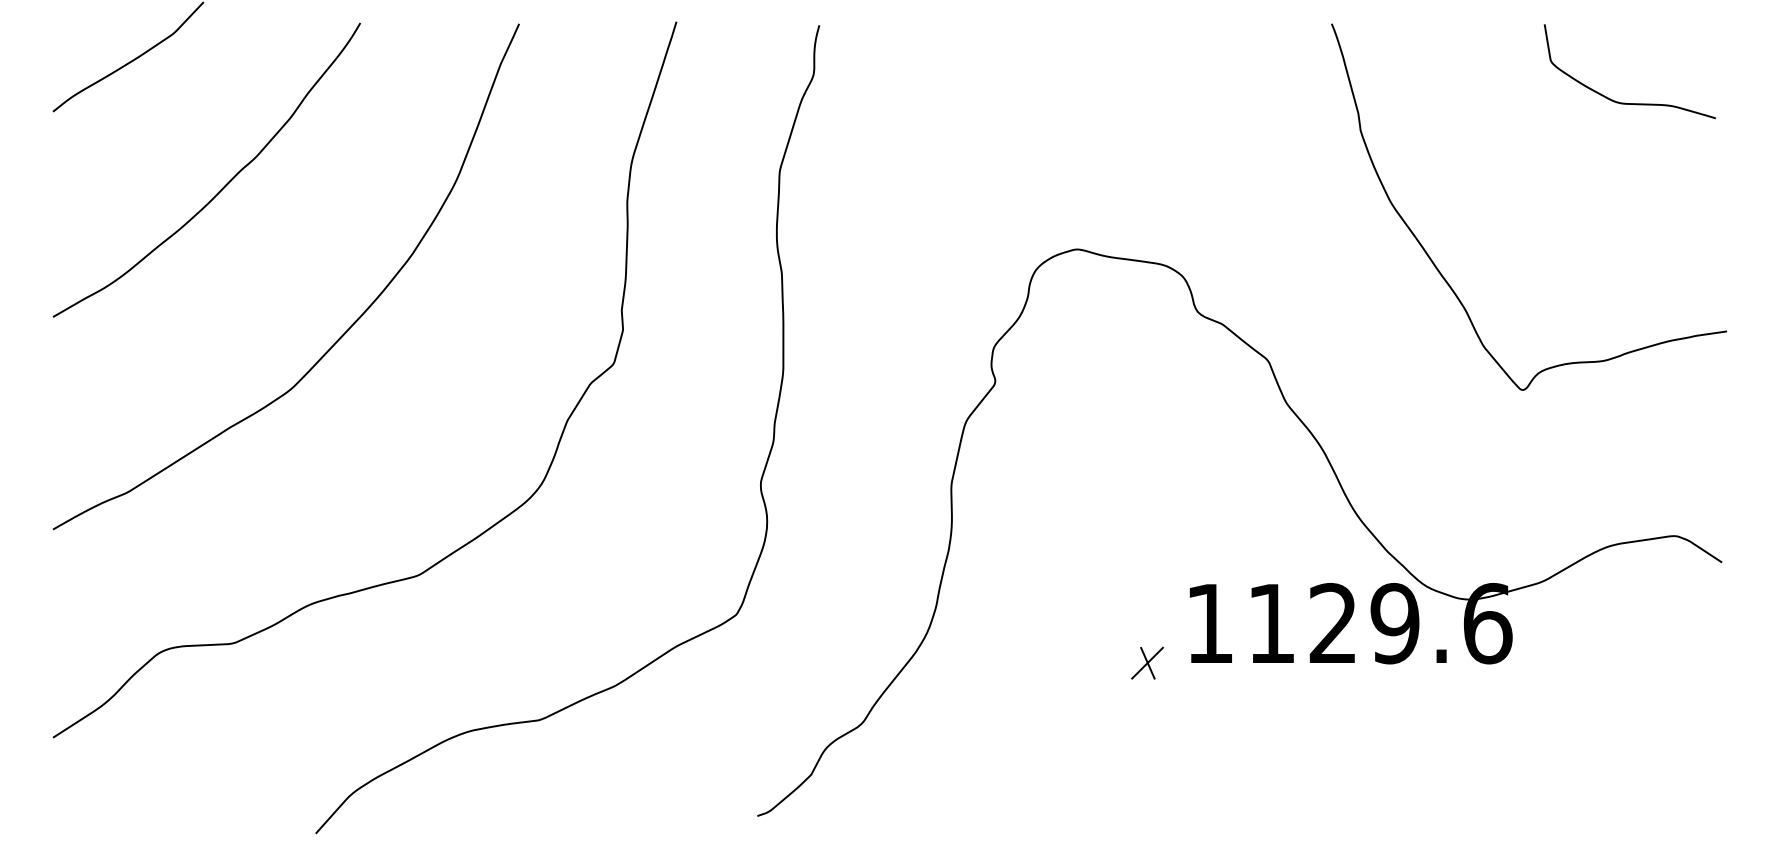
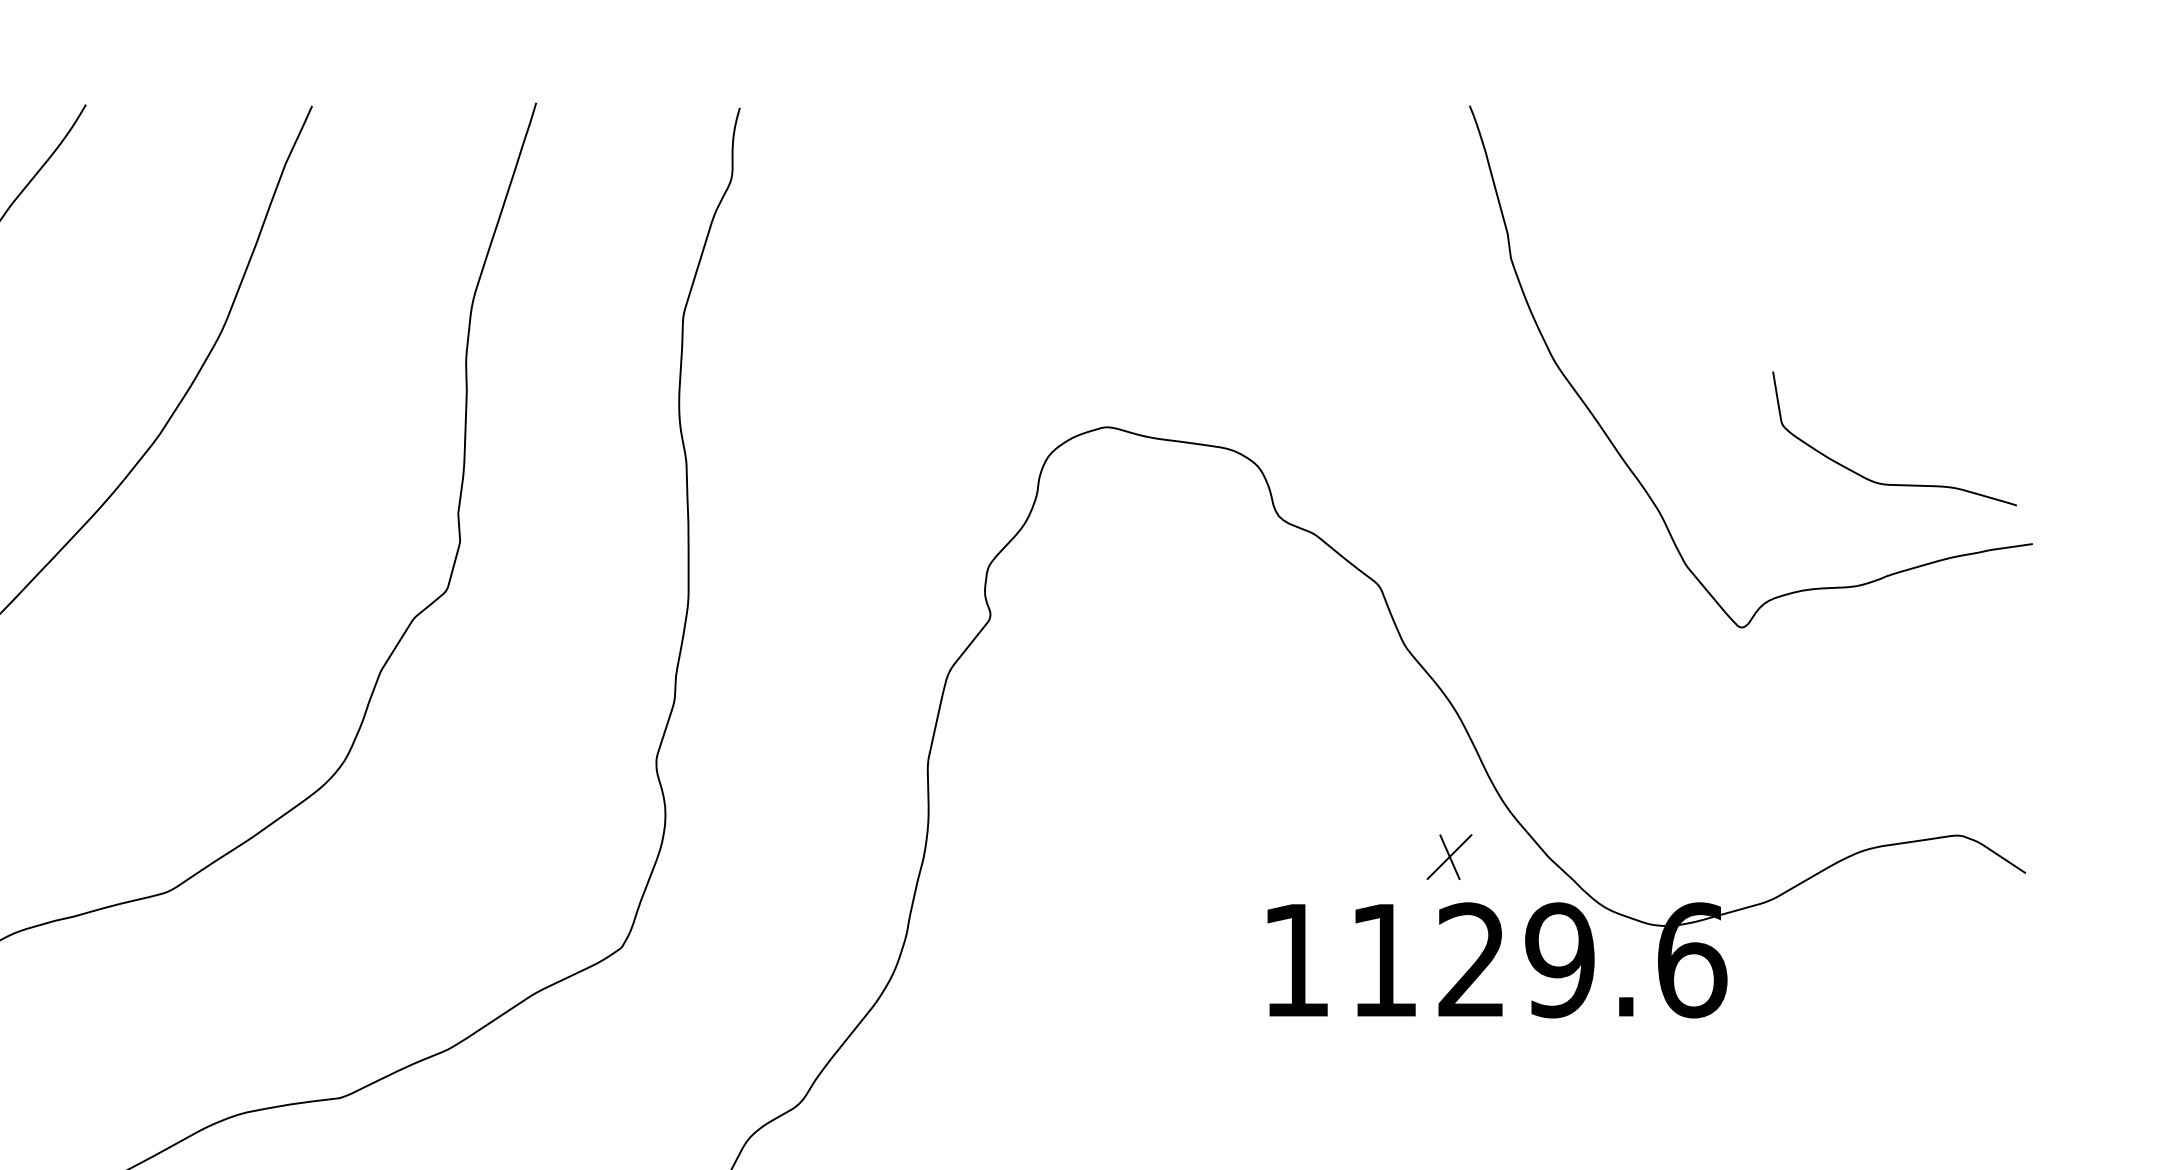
curve: (1625, 102) -> (1888, 482), moved
part: (1147, 662) -> (1449, 856), moved

